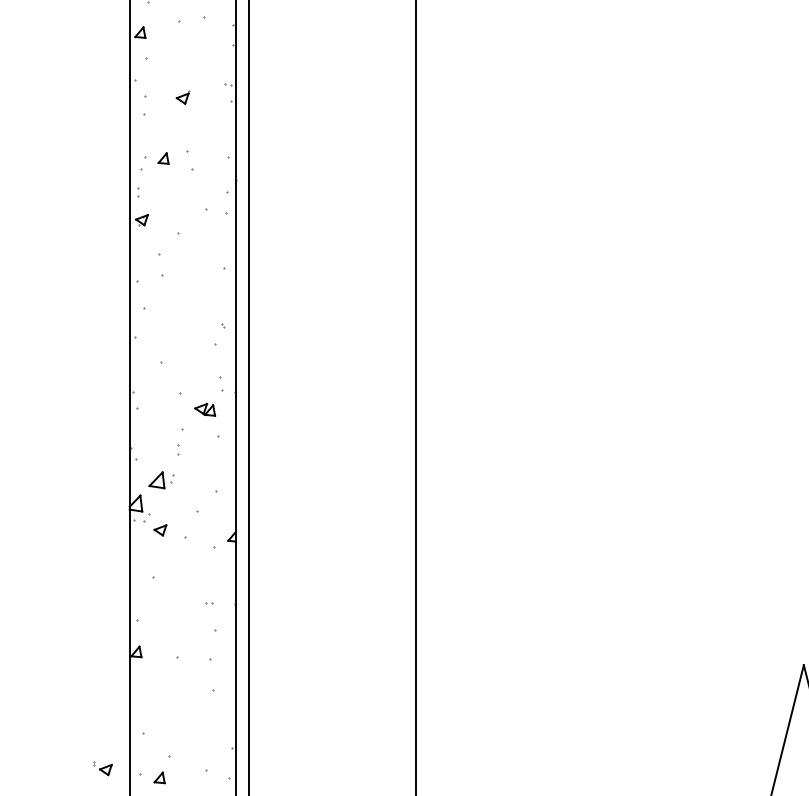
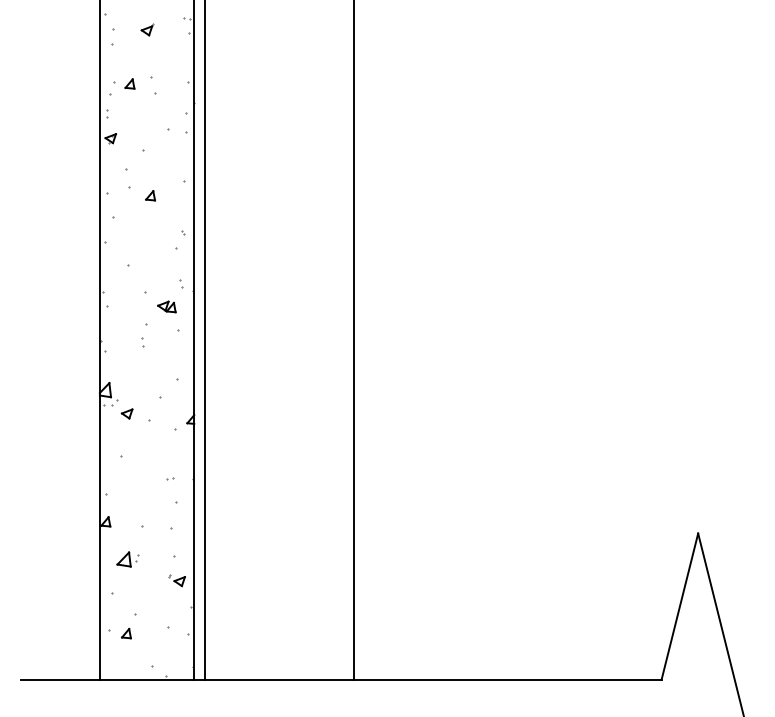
part: (186, 284) -> (150, 195), added
part: (221, 383) -> (181, 283), size x0.62
part: (160, 480) -> (127, 559), moved
part: (102, 768) -> (176, 580), moved

